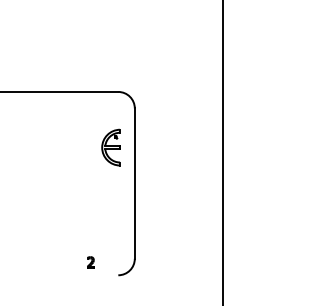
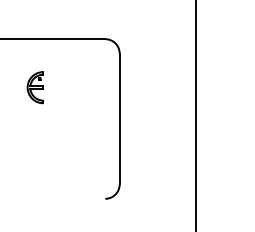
part: (110, 147) -> (34, 87), moved
part: (90, 262) -> (81, 187), removed

